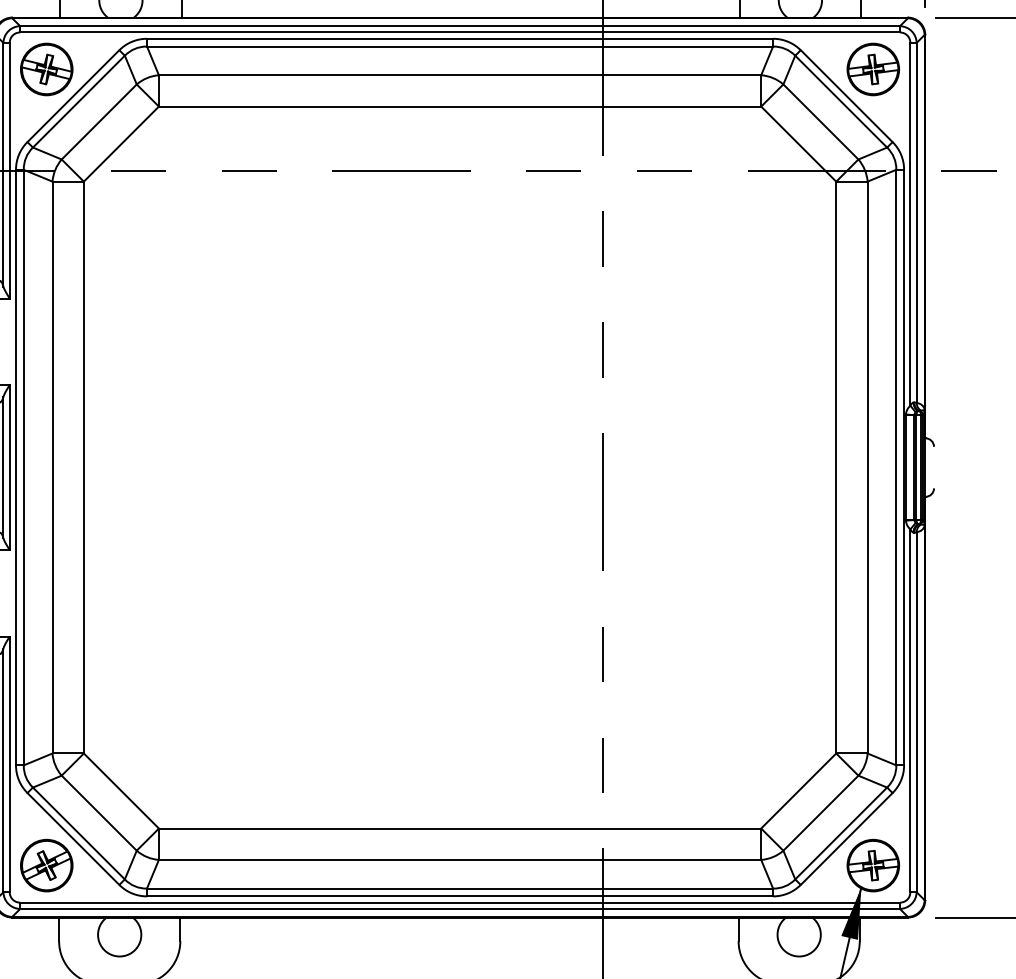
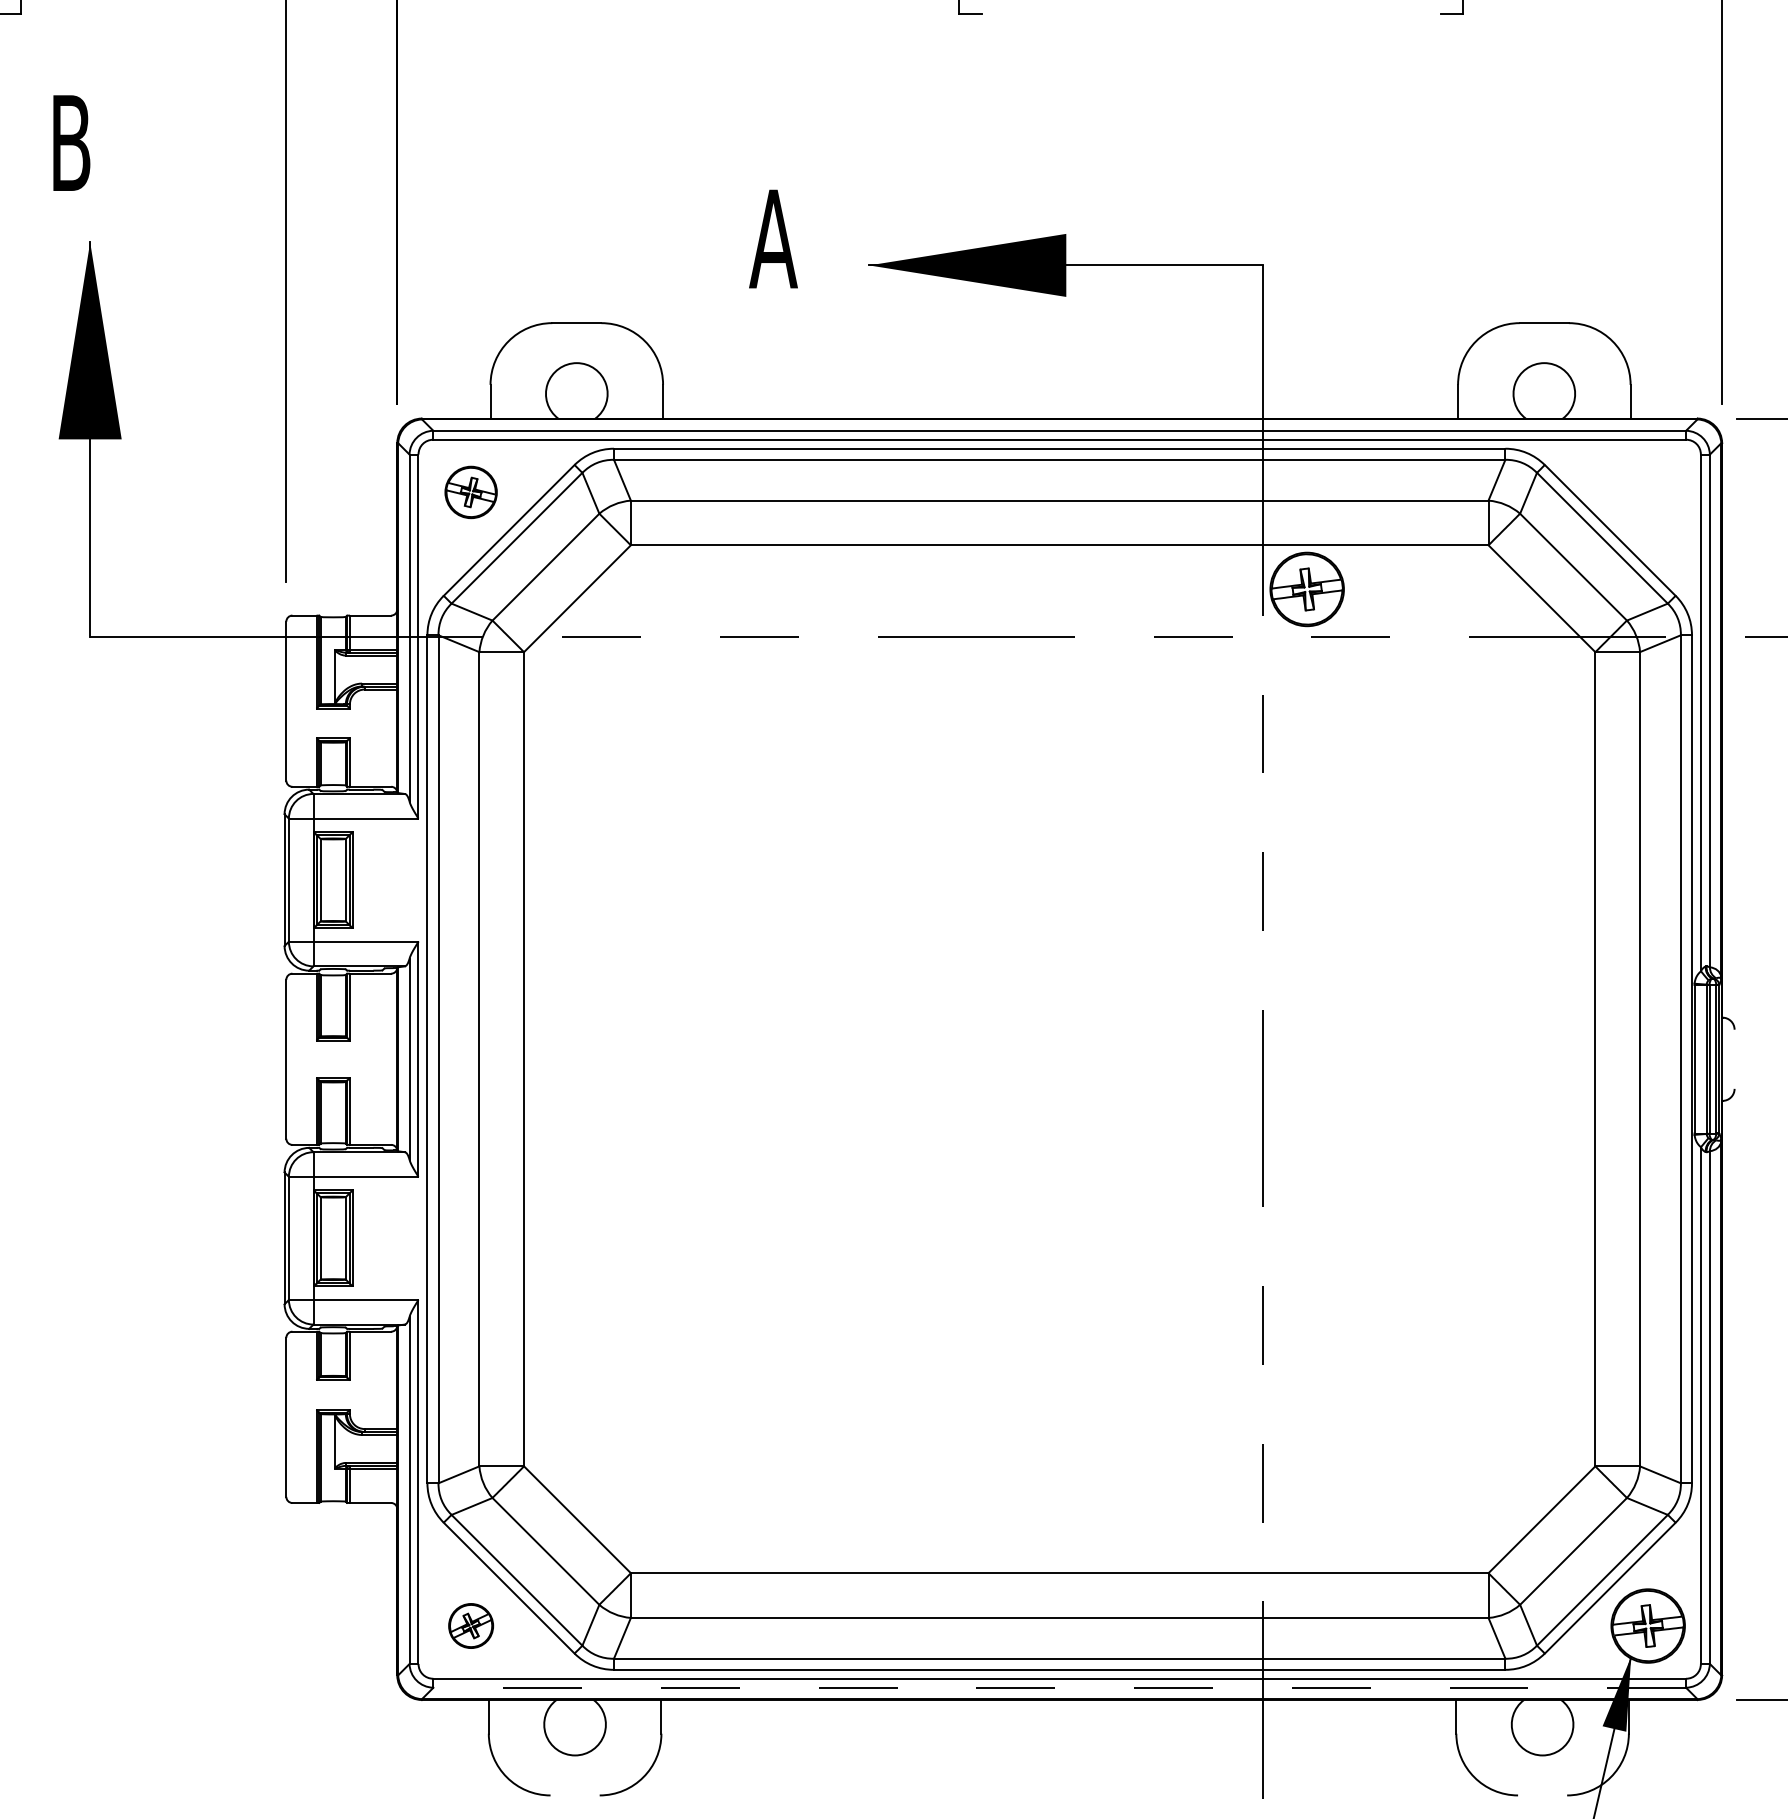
part: (46, 69) -> (470, 492), size x0.7
part: (872, 69) -> (1306, 589), moved
part: (46, 865) -> (470, 1625), size x0.6
line: (459, 908) -> (1059, 1687), solid -> dashed

